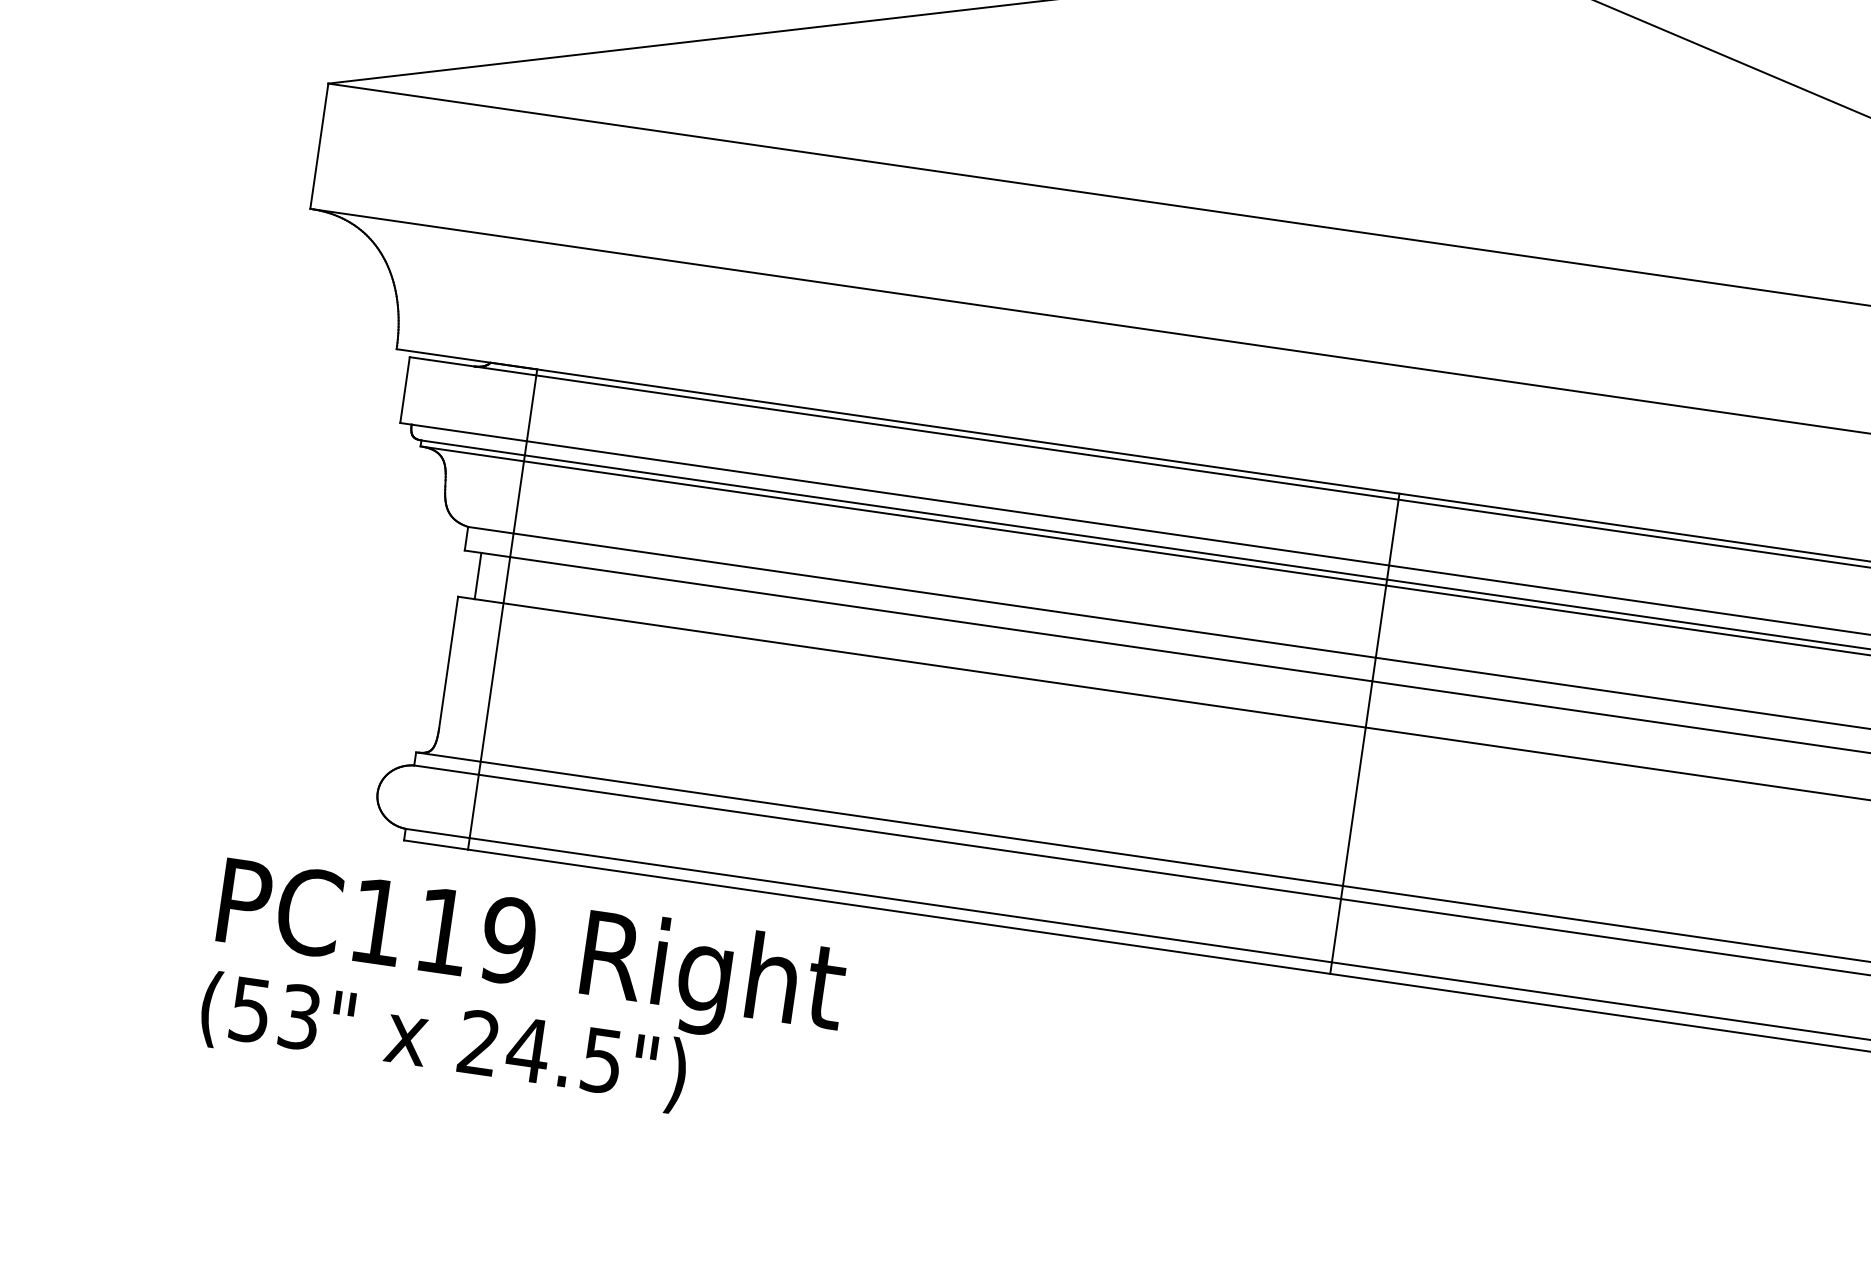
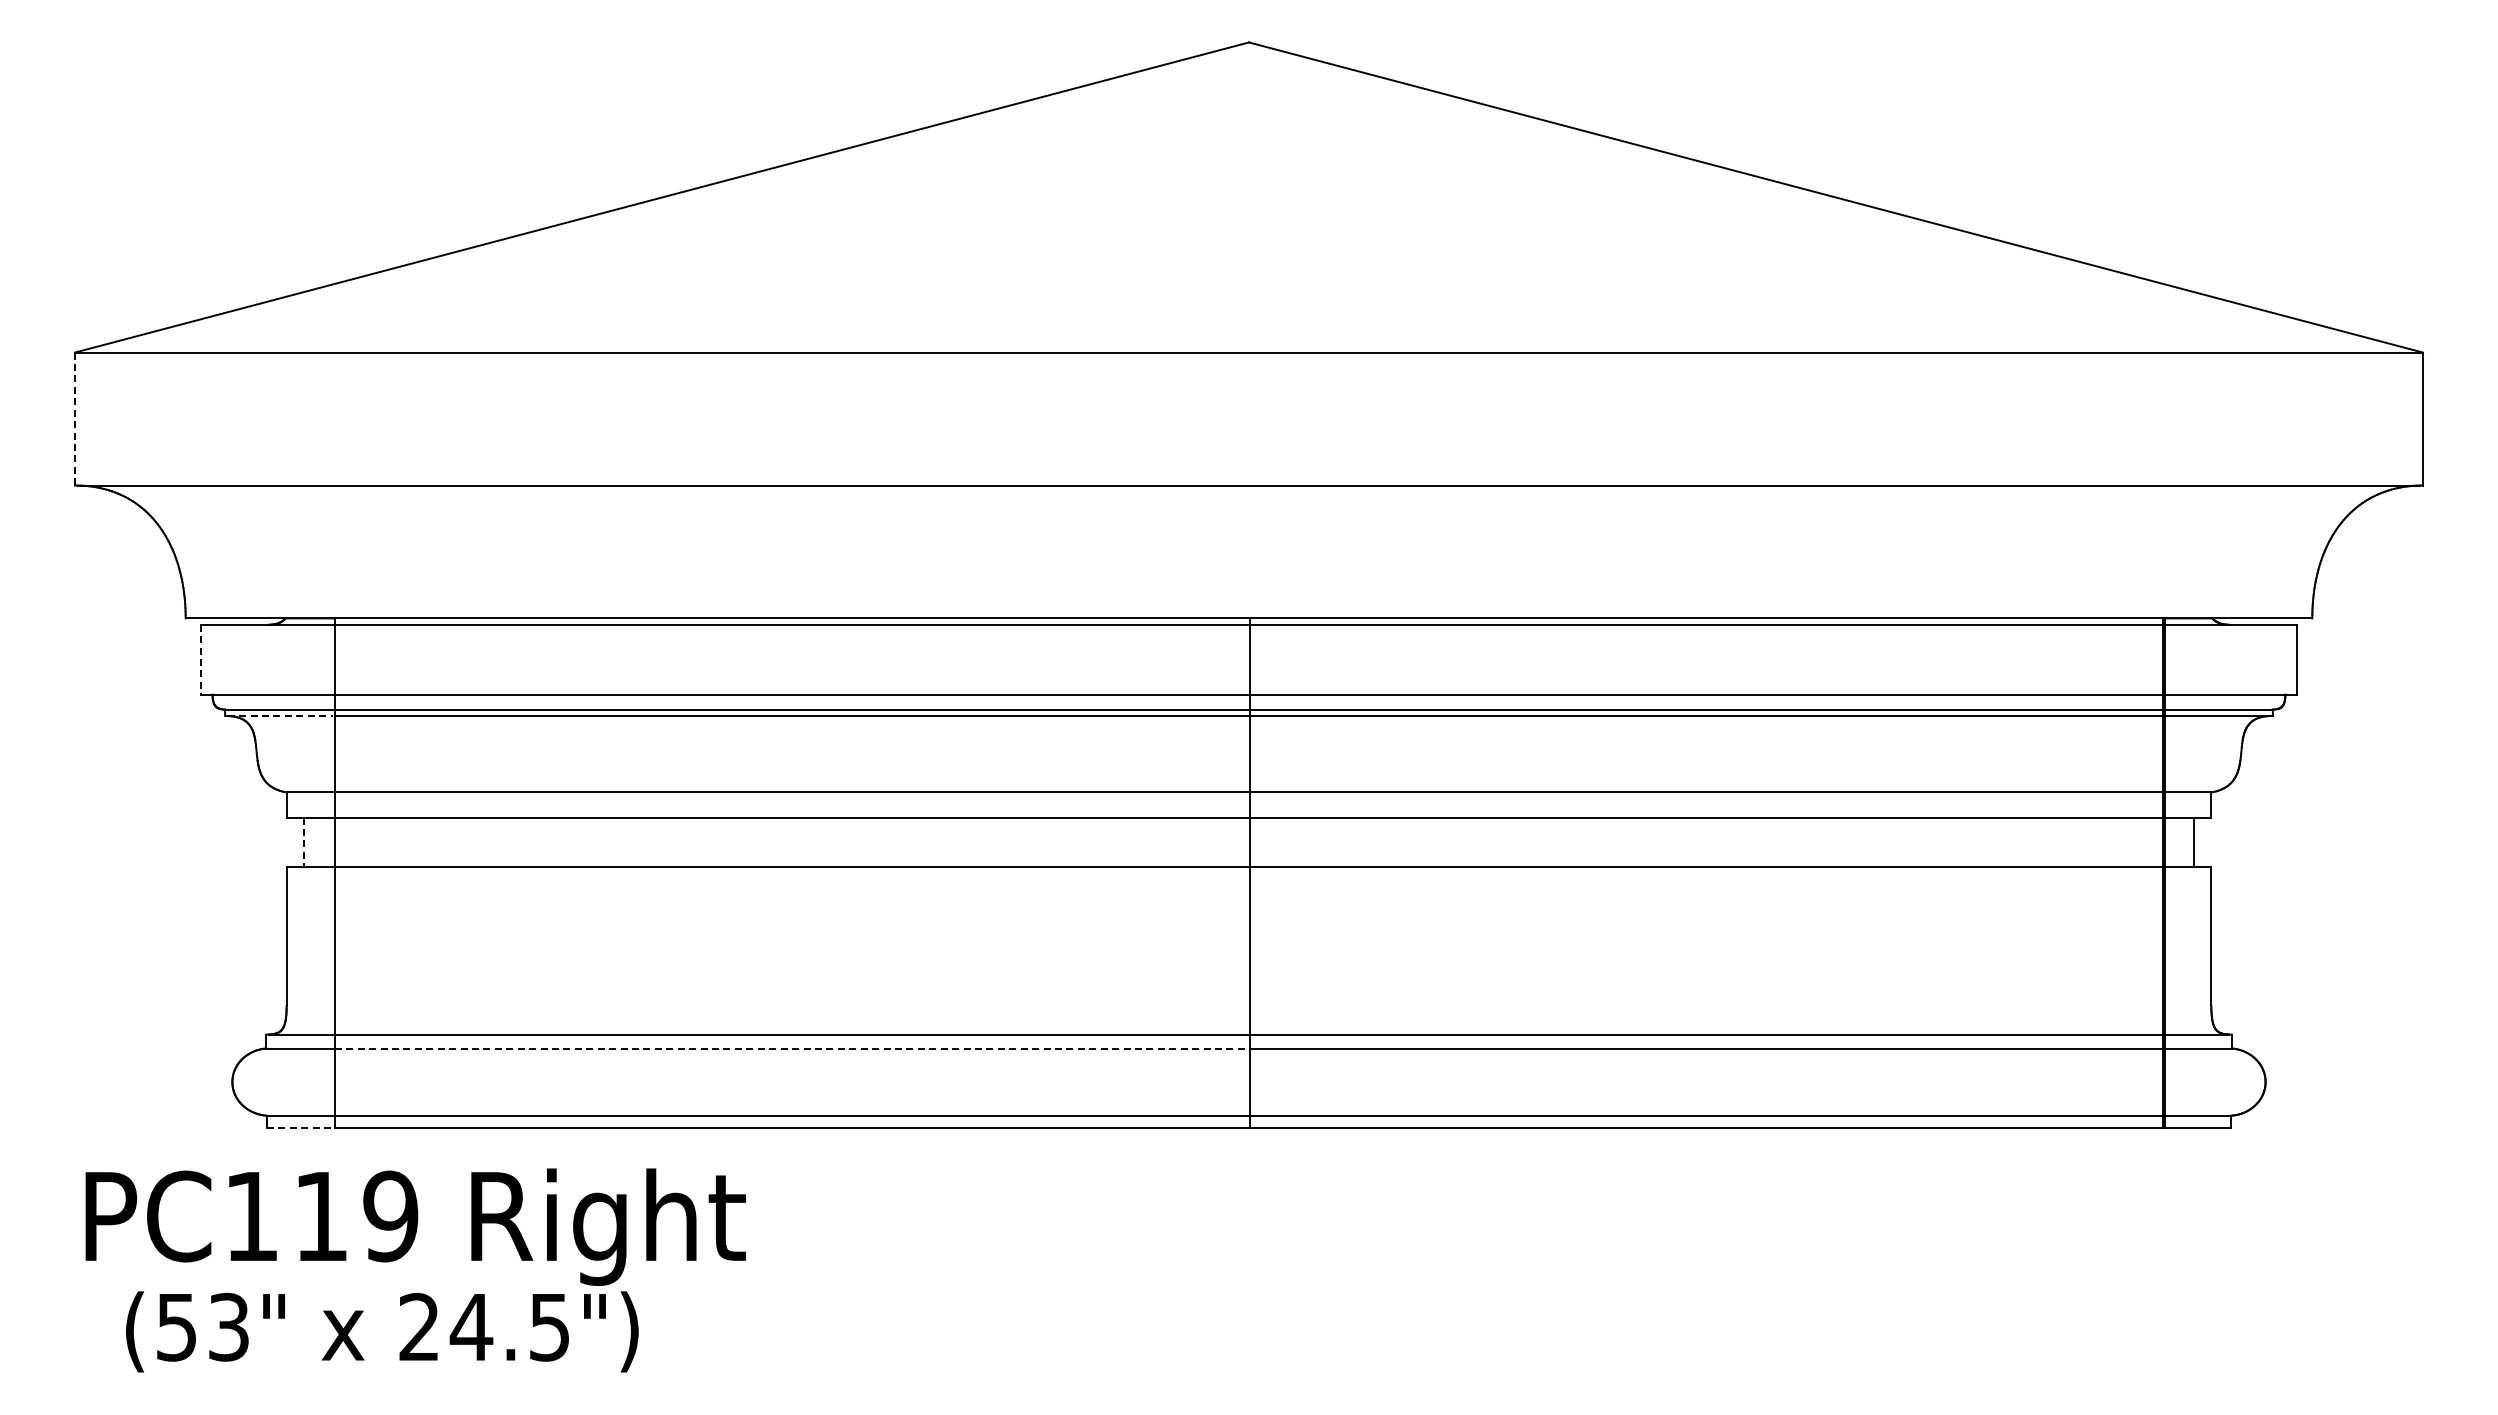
line: (318, 146) -> (74, 419), solid -> dashed
line: (405, 389) -> (200, 659), solid -> dashed
line: (472, 453) -> (280, 715), solid -> dashed
line: (478, 576) -> (304, 842), solid -> dashed
line: (909, 836) -> (791, 1048), solid -> dashed
line: (435, 844) -> (300, 1127), solid -> dashed
text: (443, 1041) -> (382, 1331), moved

